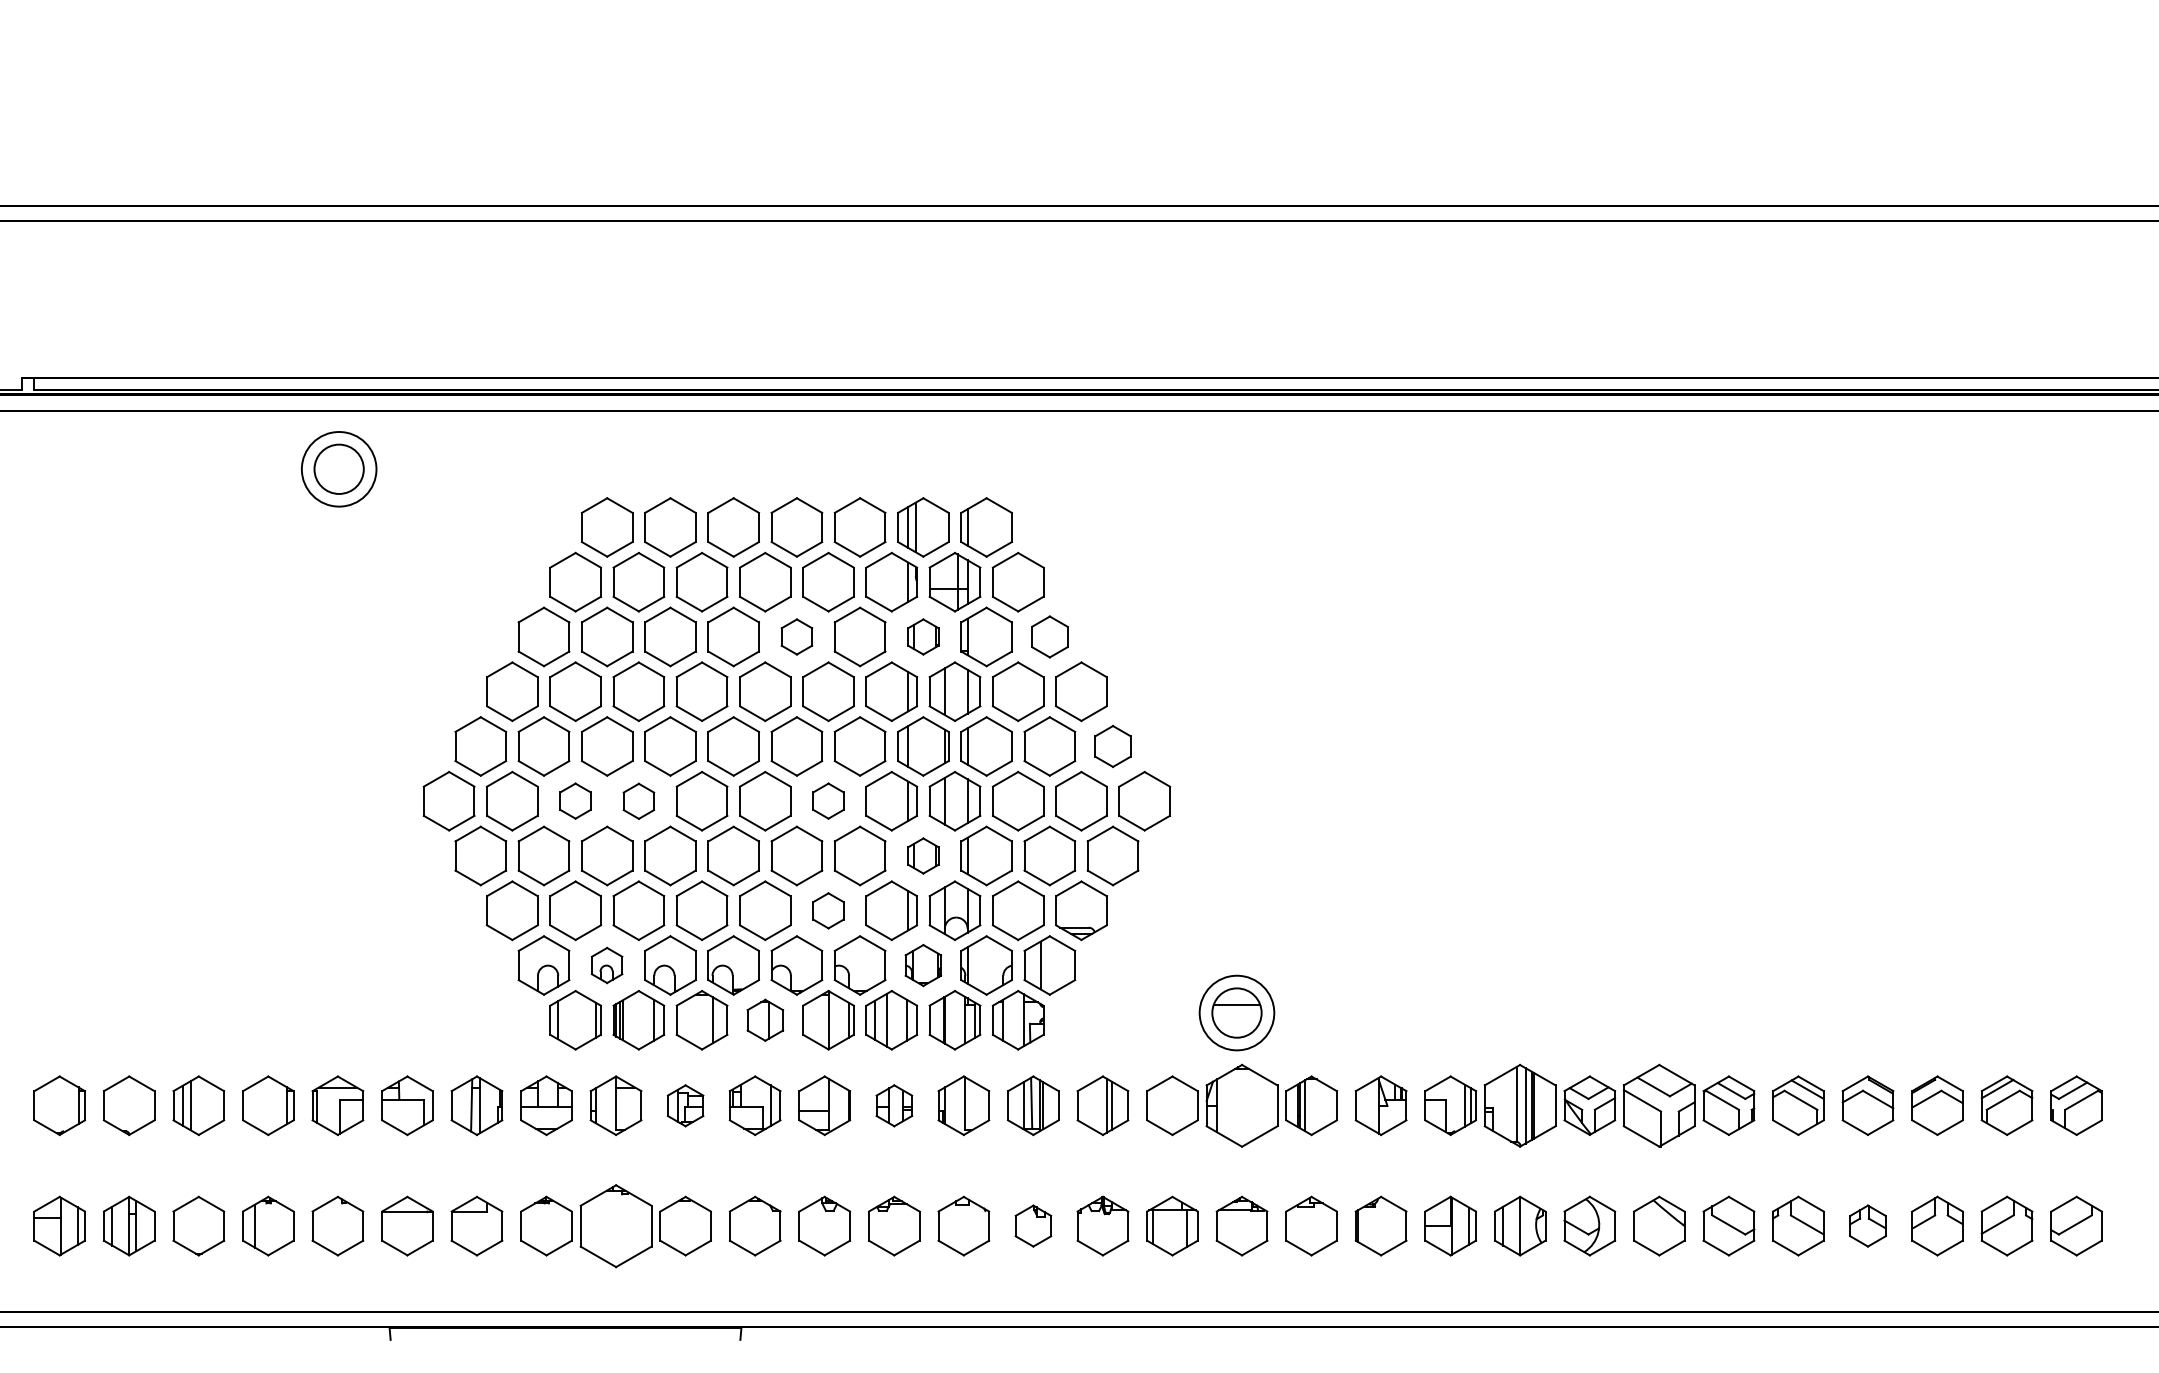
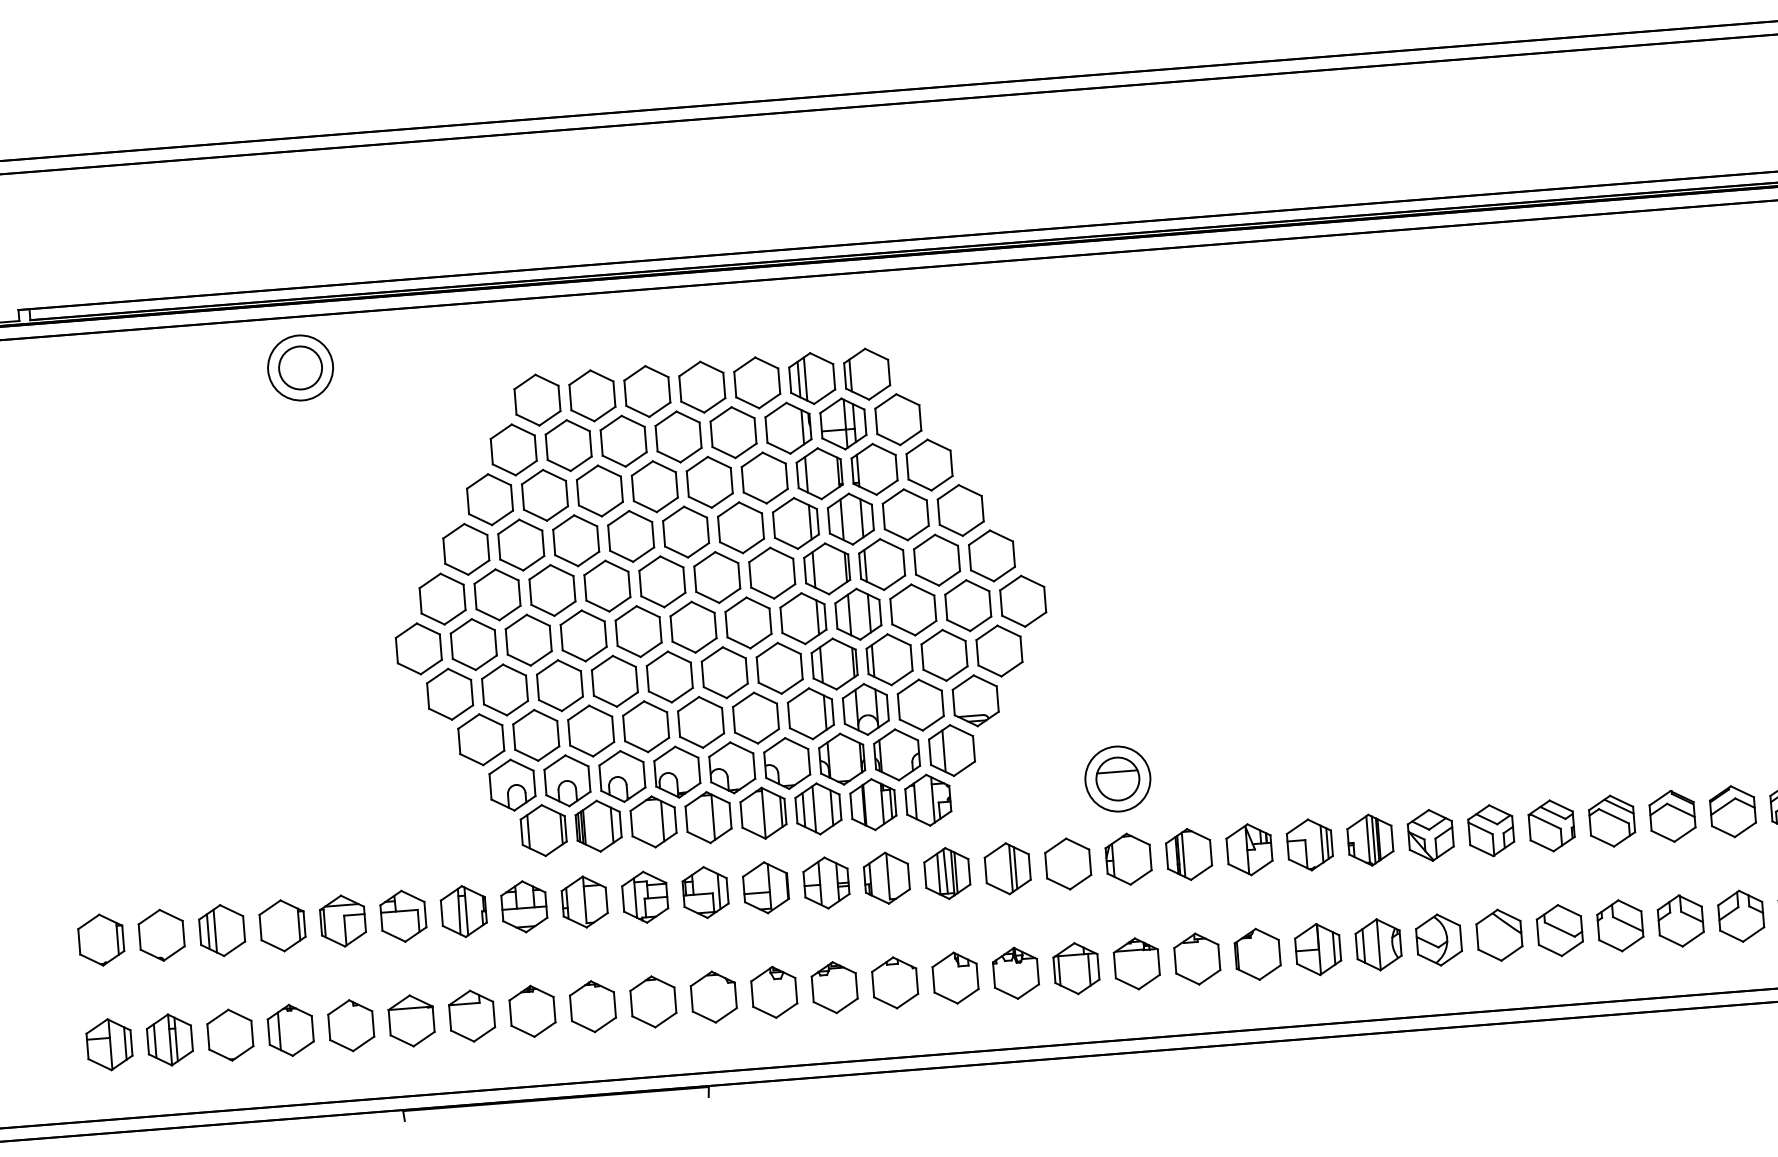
part: (796, 636) -> (709, 481), size x1.67
part: (923, 636) -> (819, 473), size x1.67
part: (1049, 636) -> (929, 464), size x1.43
part: (1112, 746) -> (991, 555), size x1.43
part: (575, 800) -> (528, 639), size x1.67
part: (828, 800) -> (748, 622), size x1.67
part: (638, 801) -> (583, 636), size x1.67
part: (923, 855) -> (834, 663), size x1.67
part: (828, 910) -> (755, 717), size x1.67
part: (606, 965) -> (566, 780), size x1.67
part: (923, 965) -> (842, 759), size x1.43
part: (765, 1020) -> (708, 817), size x1.43
part: (685, 1105) -> (645, 897), size x1.43
part: (894, 1105) -> (826, 882), size x1.43
part: (1241, 1105) -> (1128, 859), size x0.71
part: (1520, 1105) -> (1370, 840), size x0.71
part: (1659, 1105) -> (1491, 830), size x0.71
part: (615, 1225) -> (592, 1006), size x0.71
part: (1033, 1225) -> (955, 977), size x1.43
part: (1867, 1225) -> (1680, 920), size x1.43

